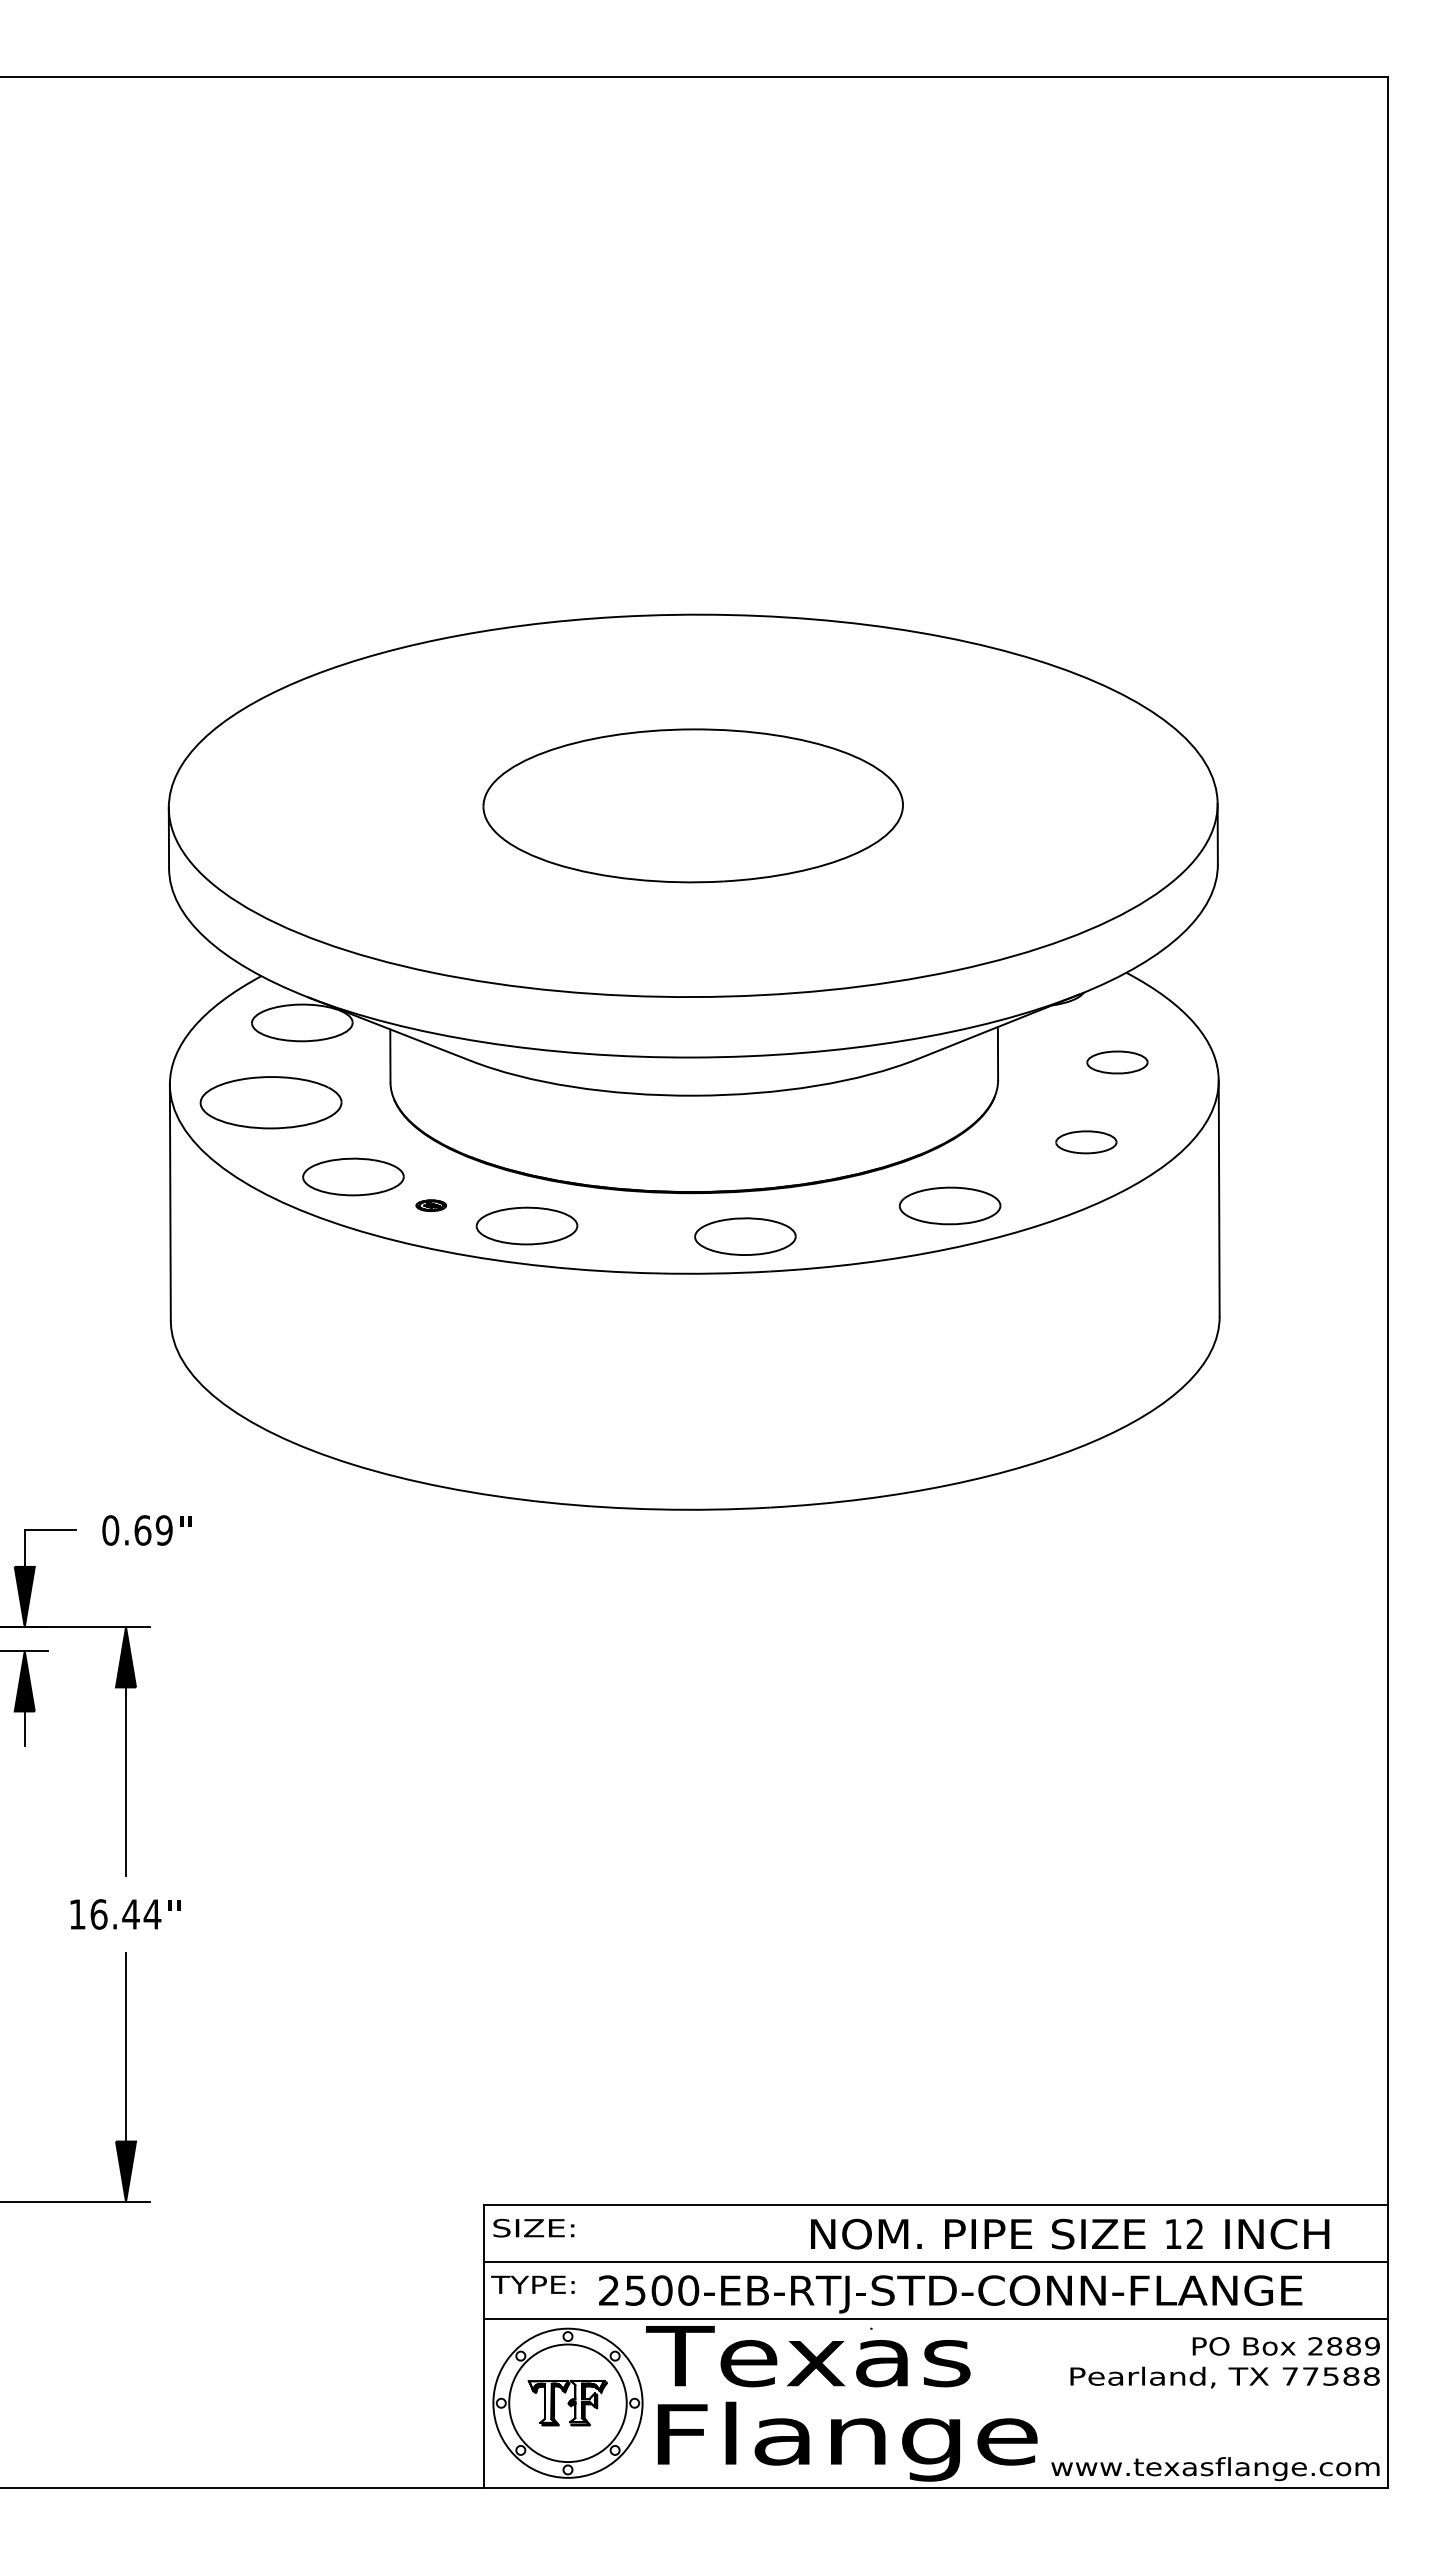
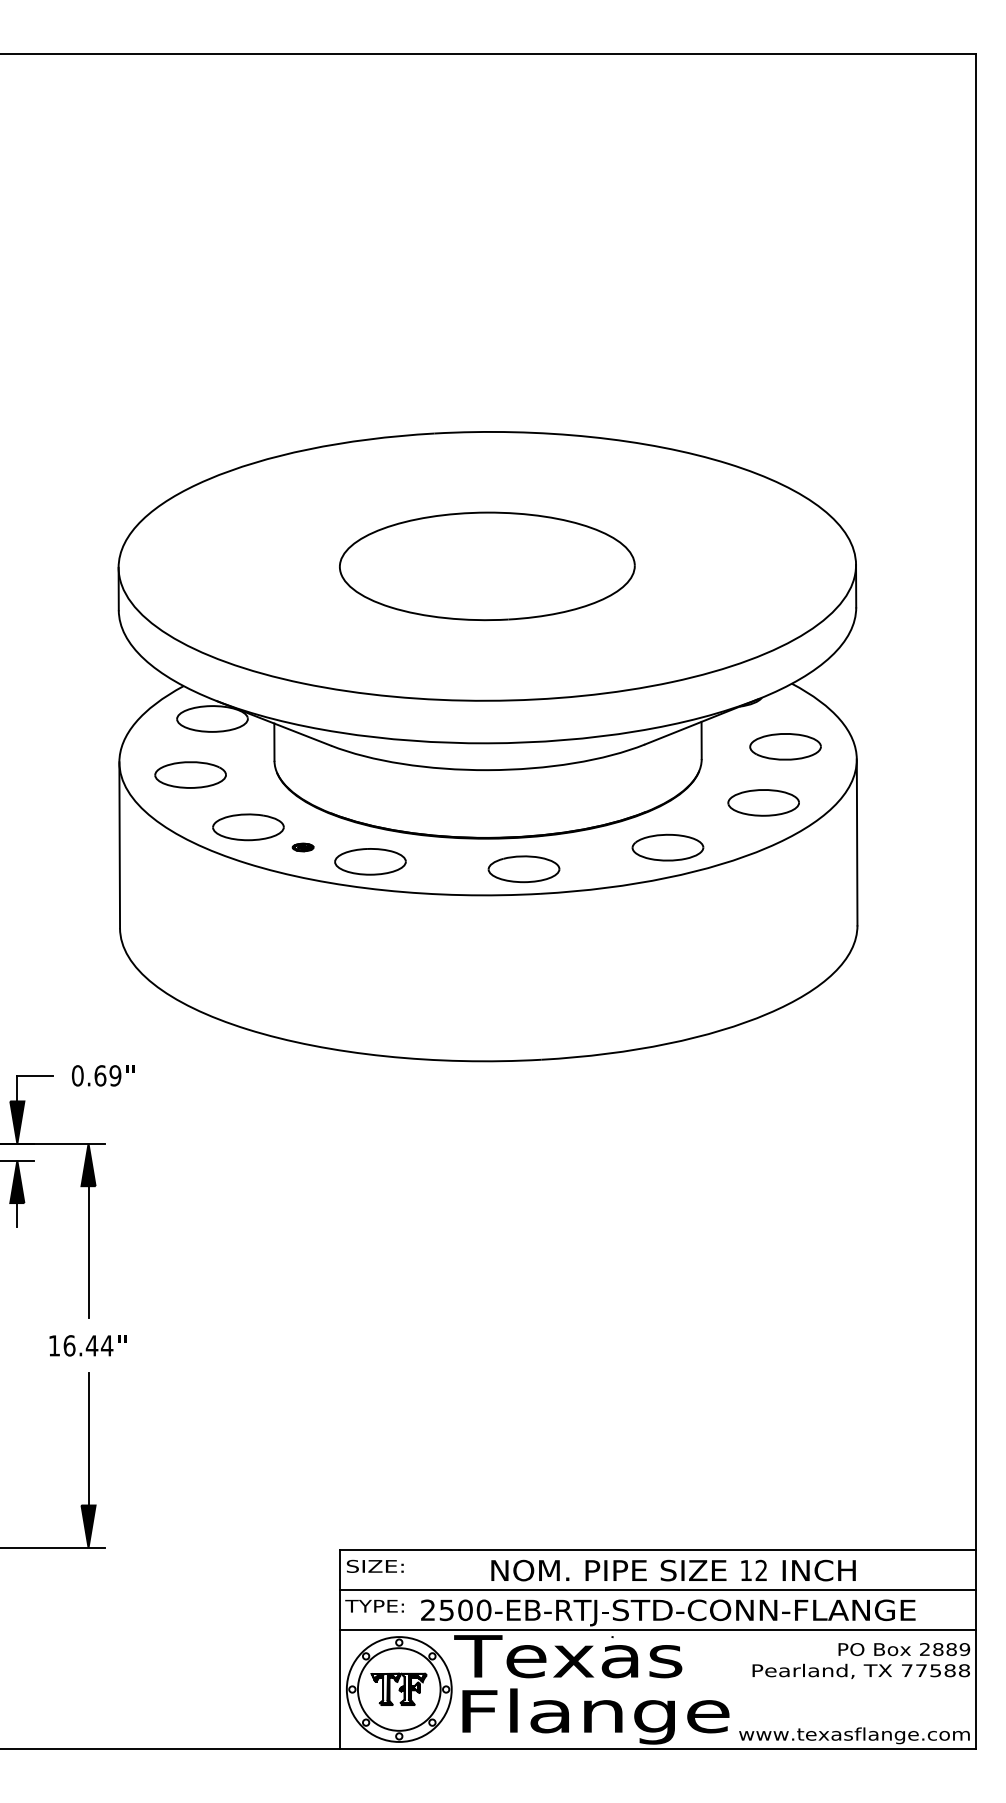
part: (1117, 1062) -> (785, 746), size x1.67
part: (271, 1102) -> (190, 774), size x0.71
part: (1086, 1142) -> (763, 803), size x1.67
text: (1070, 2233) -> (673, 1570), moved

